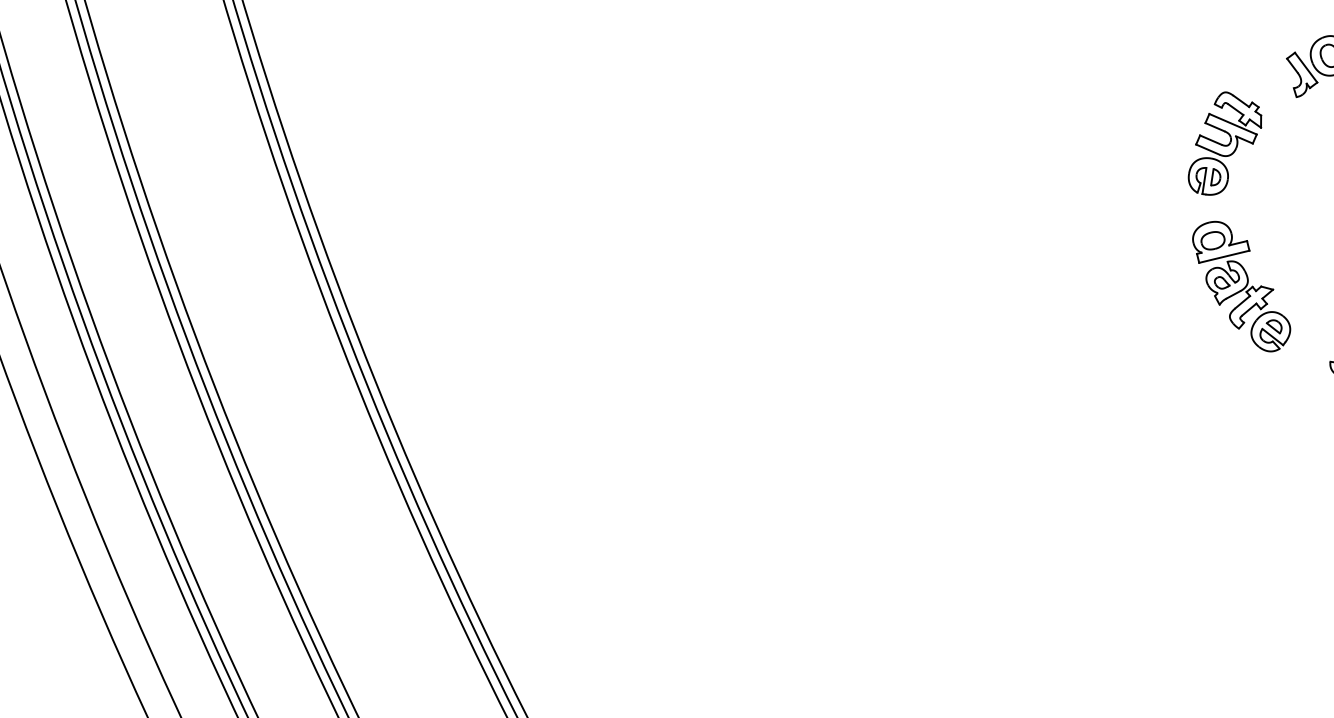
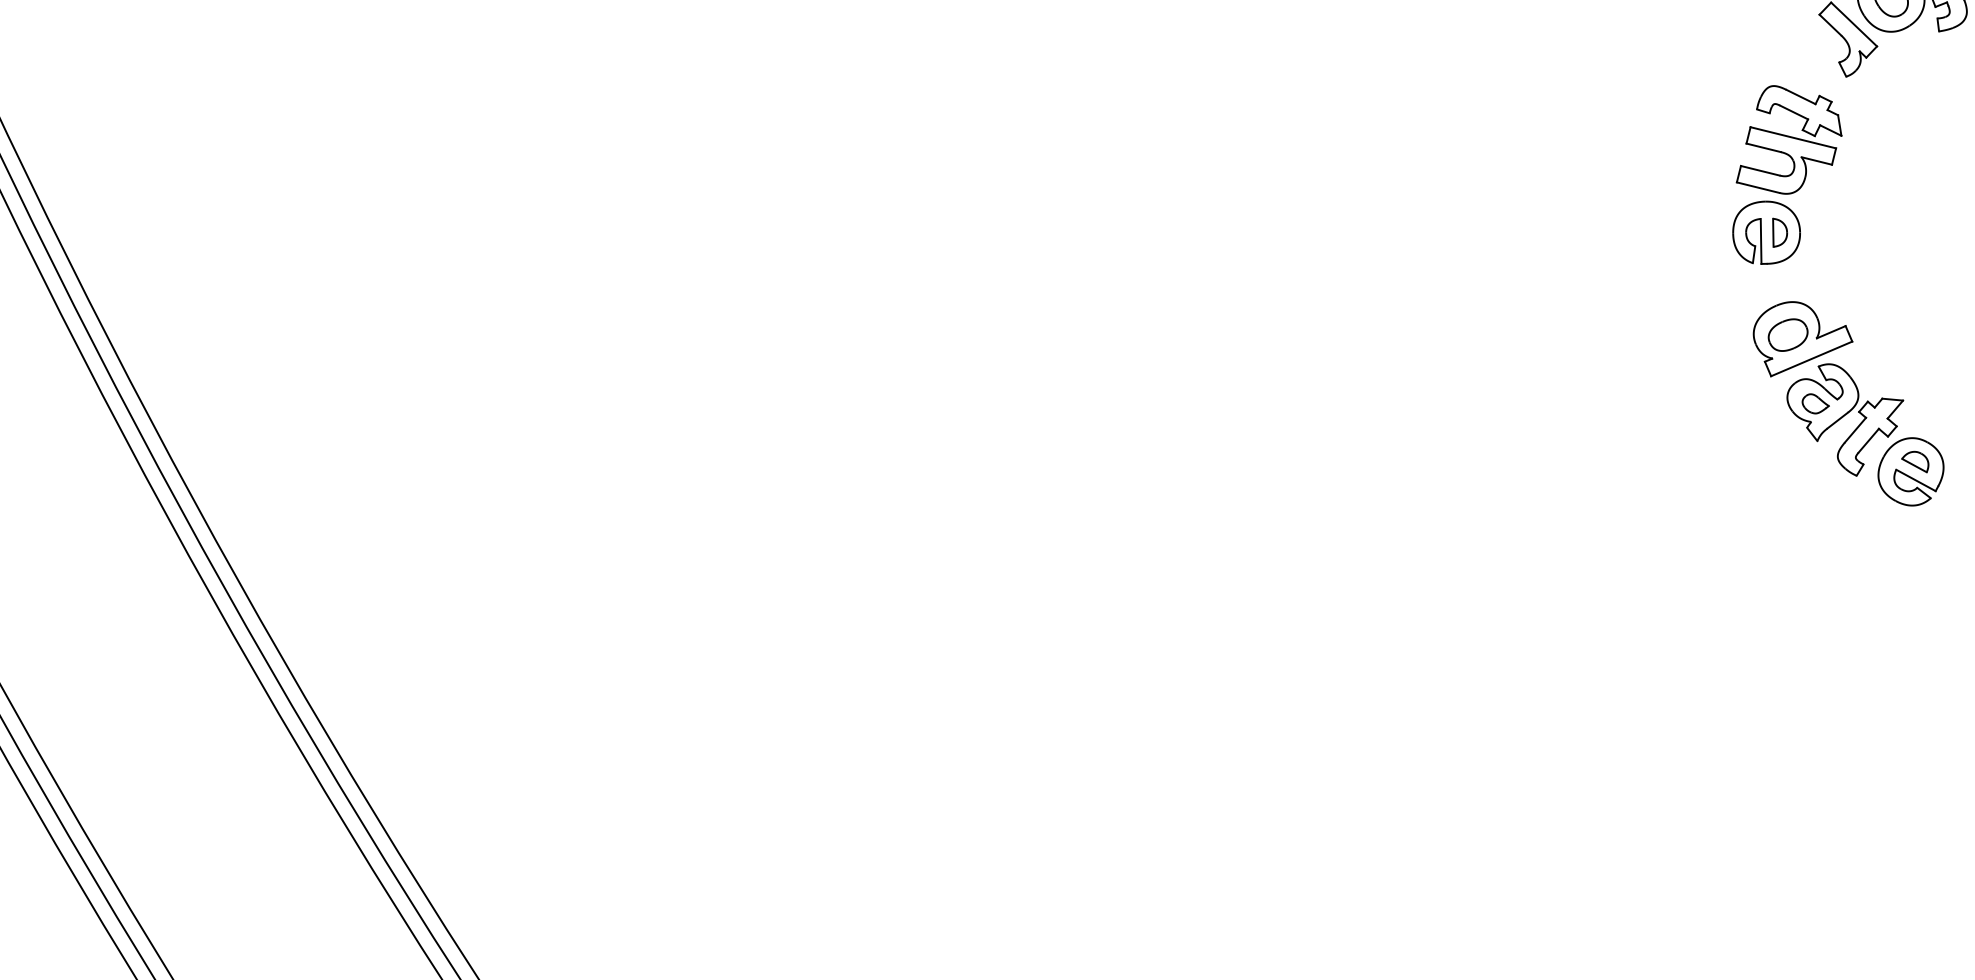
part: (1224, 143) -> (1784, 172), moved
part: (1241, 286) -> (1849, 404), moved

